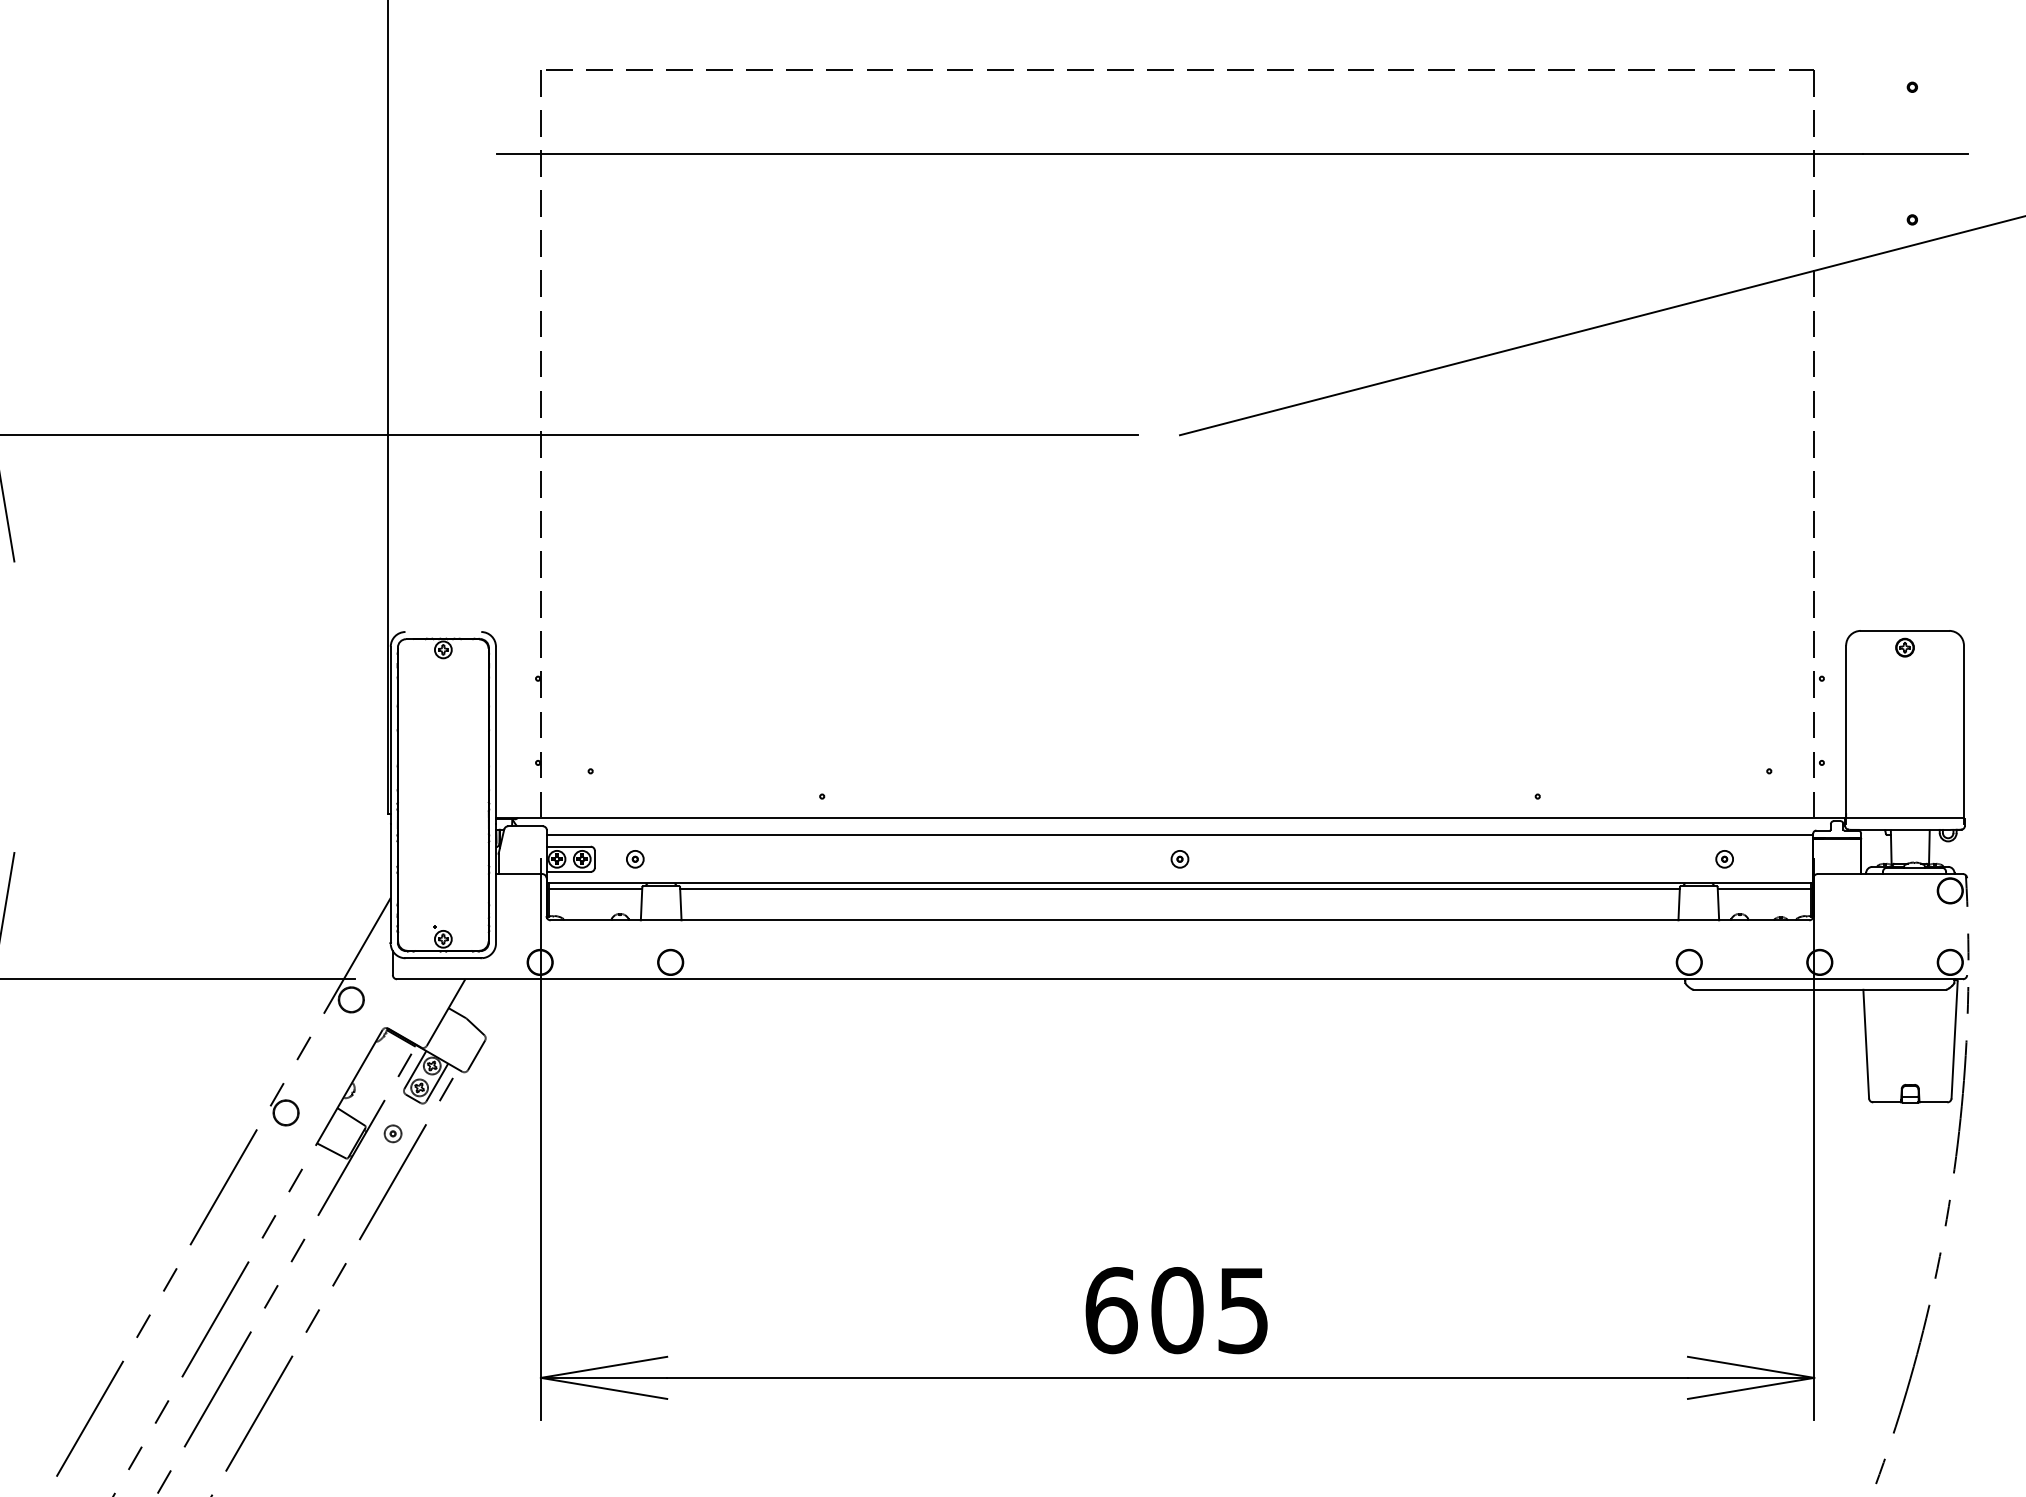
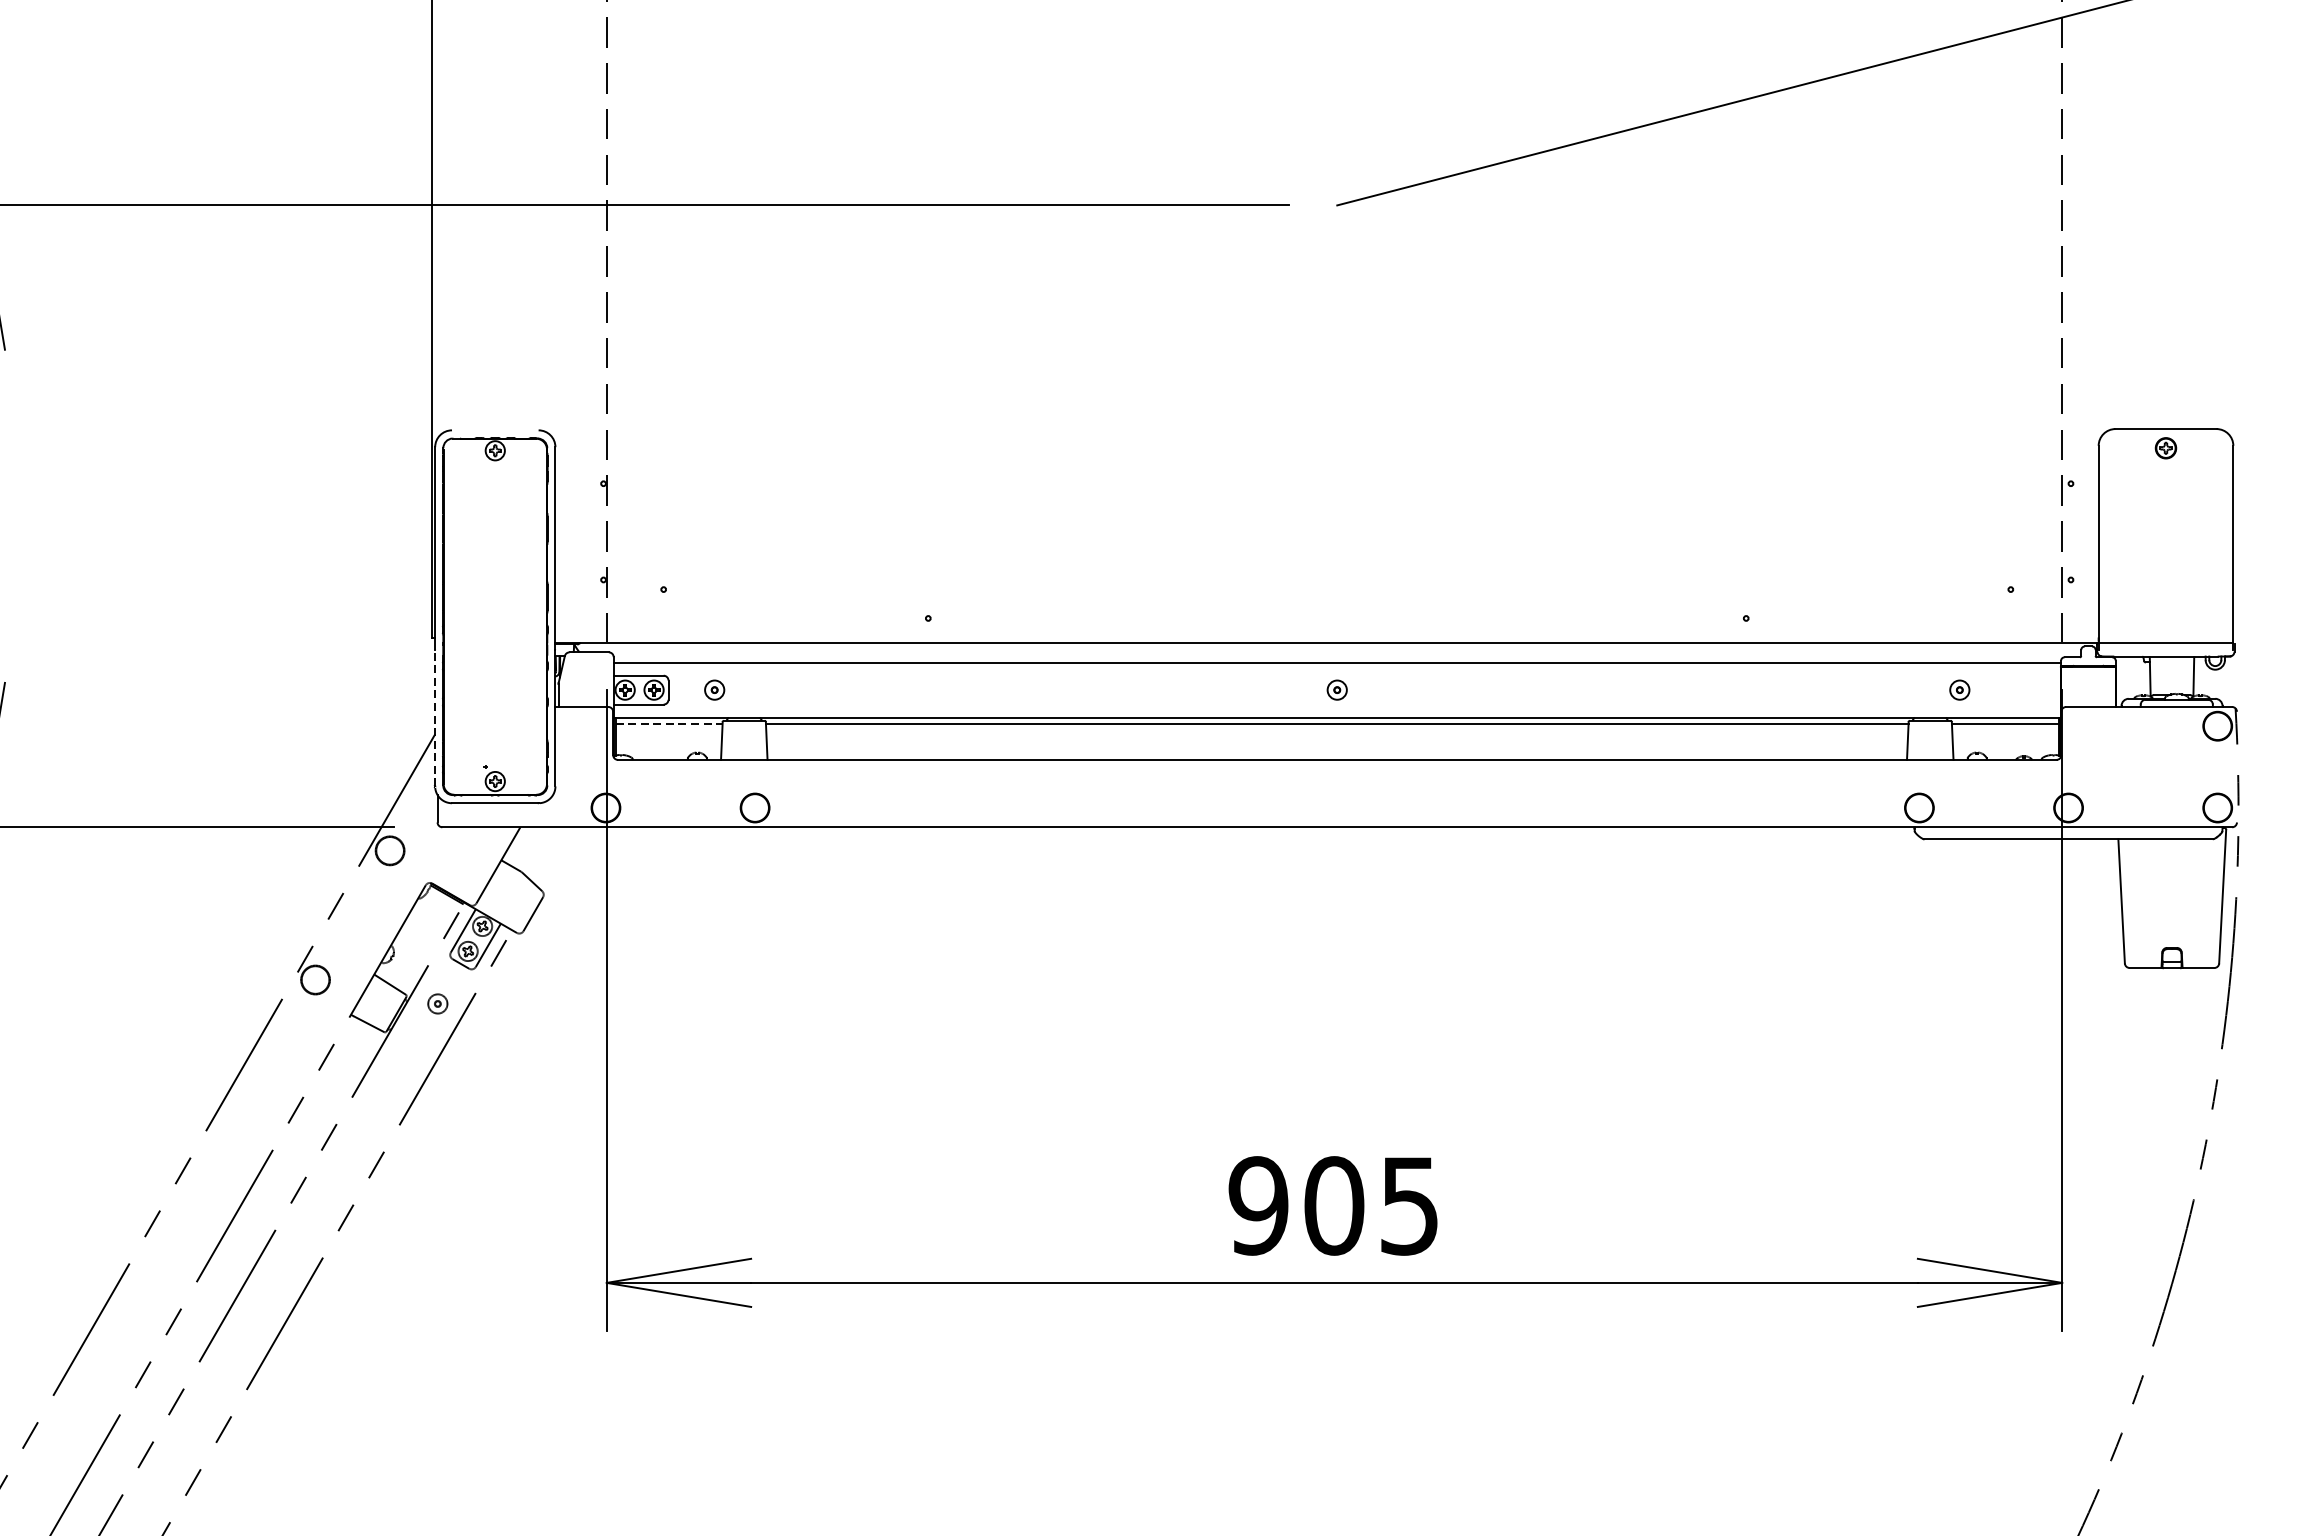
line: (390, 883) -> (434, 717), solid -> dashed
line: (595, 889) -> (669, 724), solid -> dashed
text: (1111, 1310) -> (1258, 1205), 605 -> 905

